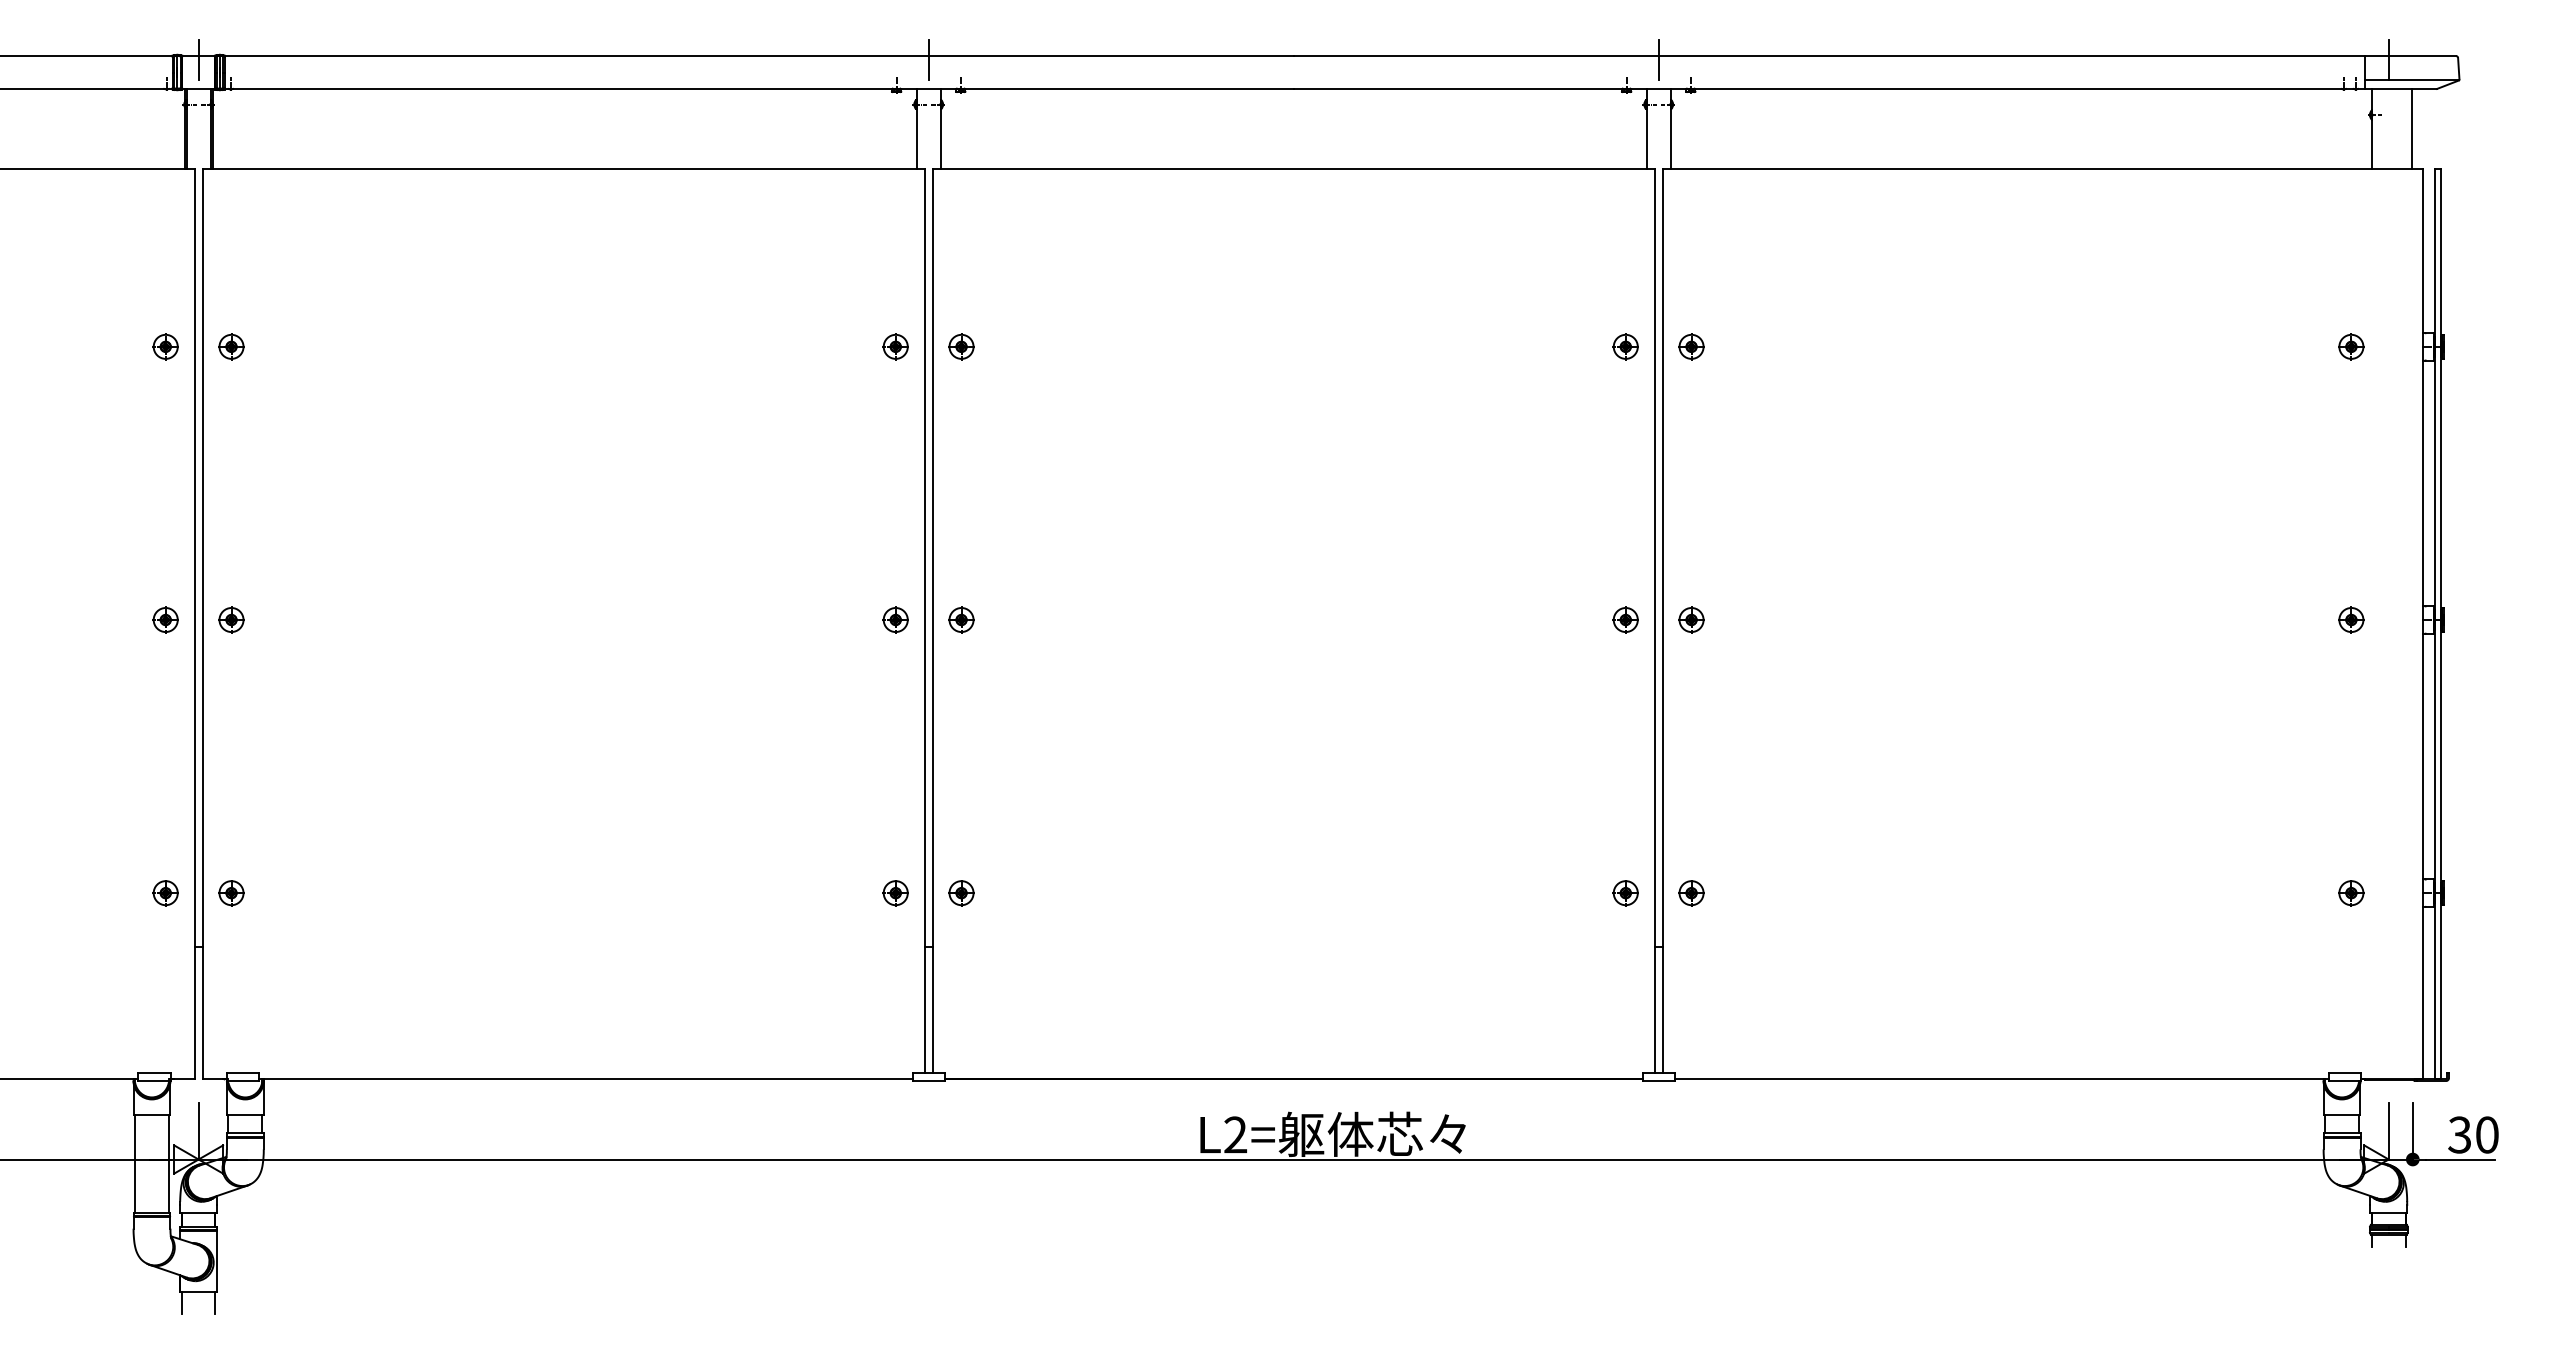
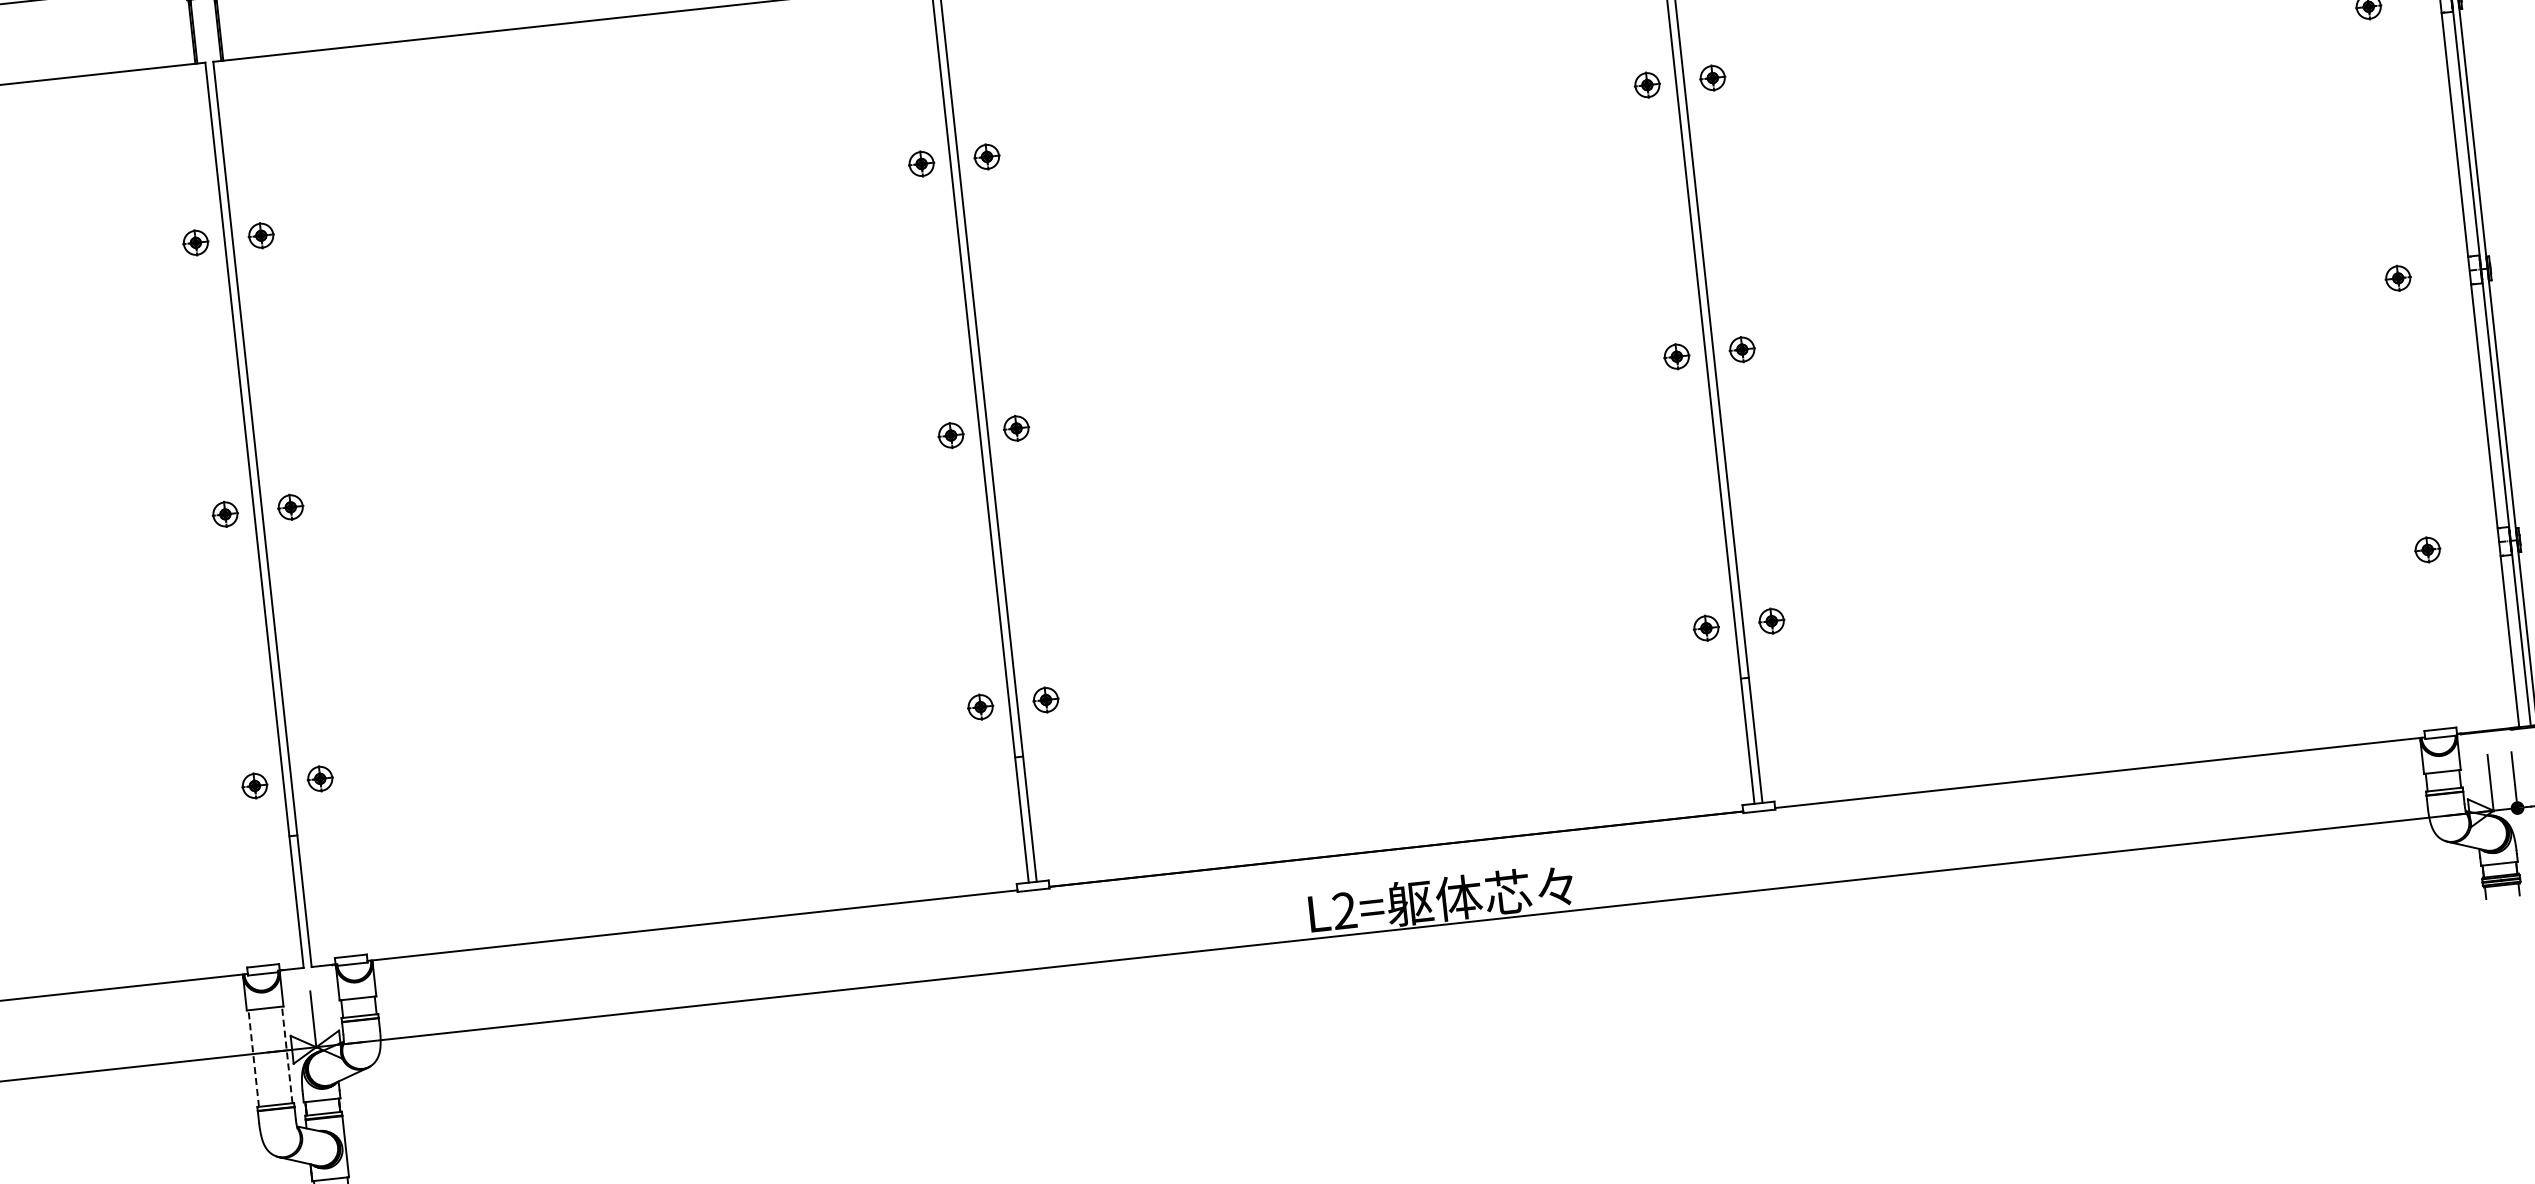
line: (135, 1164) -> (254, 1058), solid -> dashed
line: (168, 1164) -> (286, 1055), solid -> dashed

